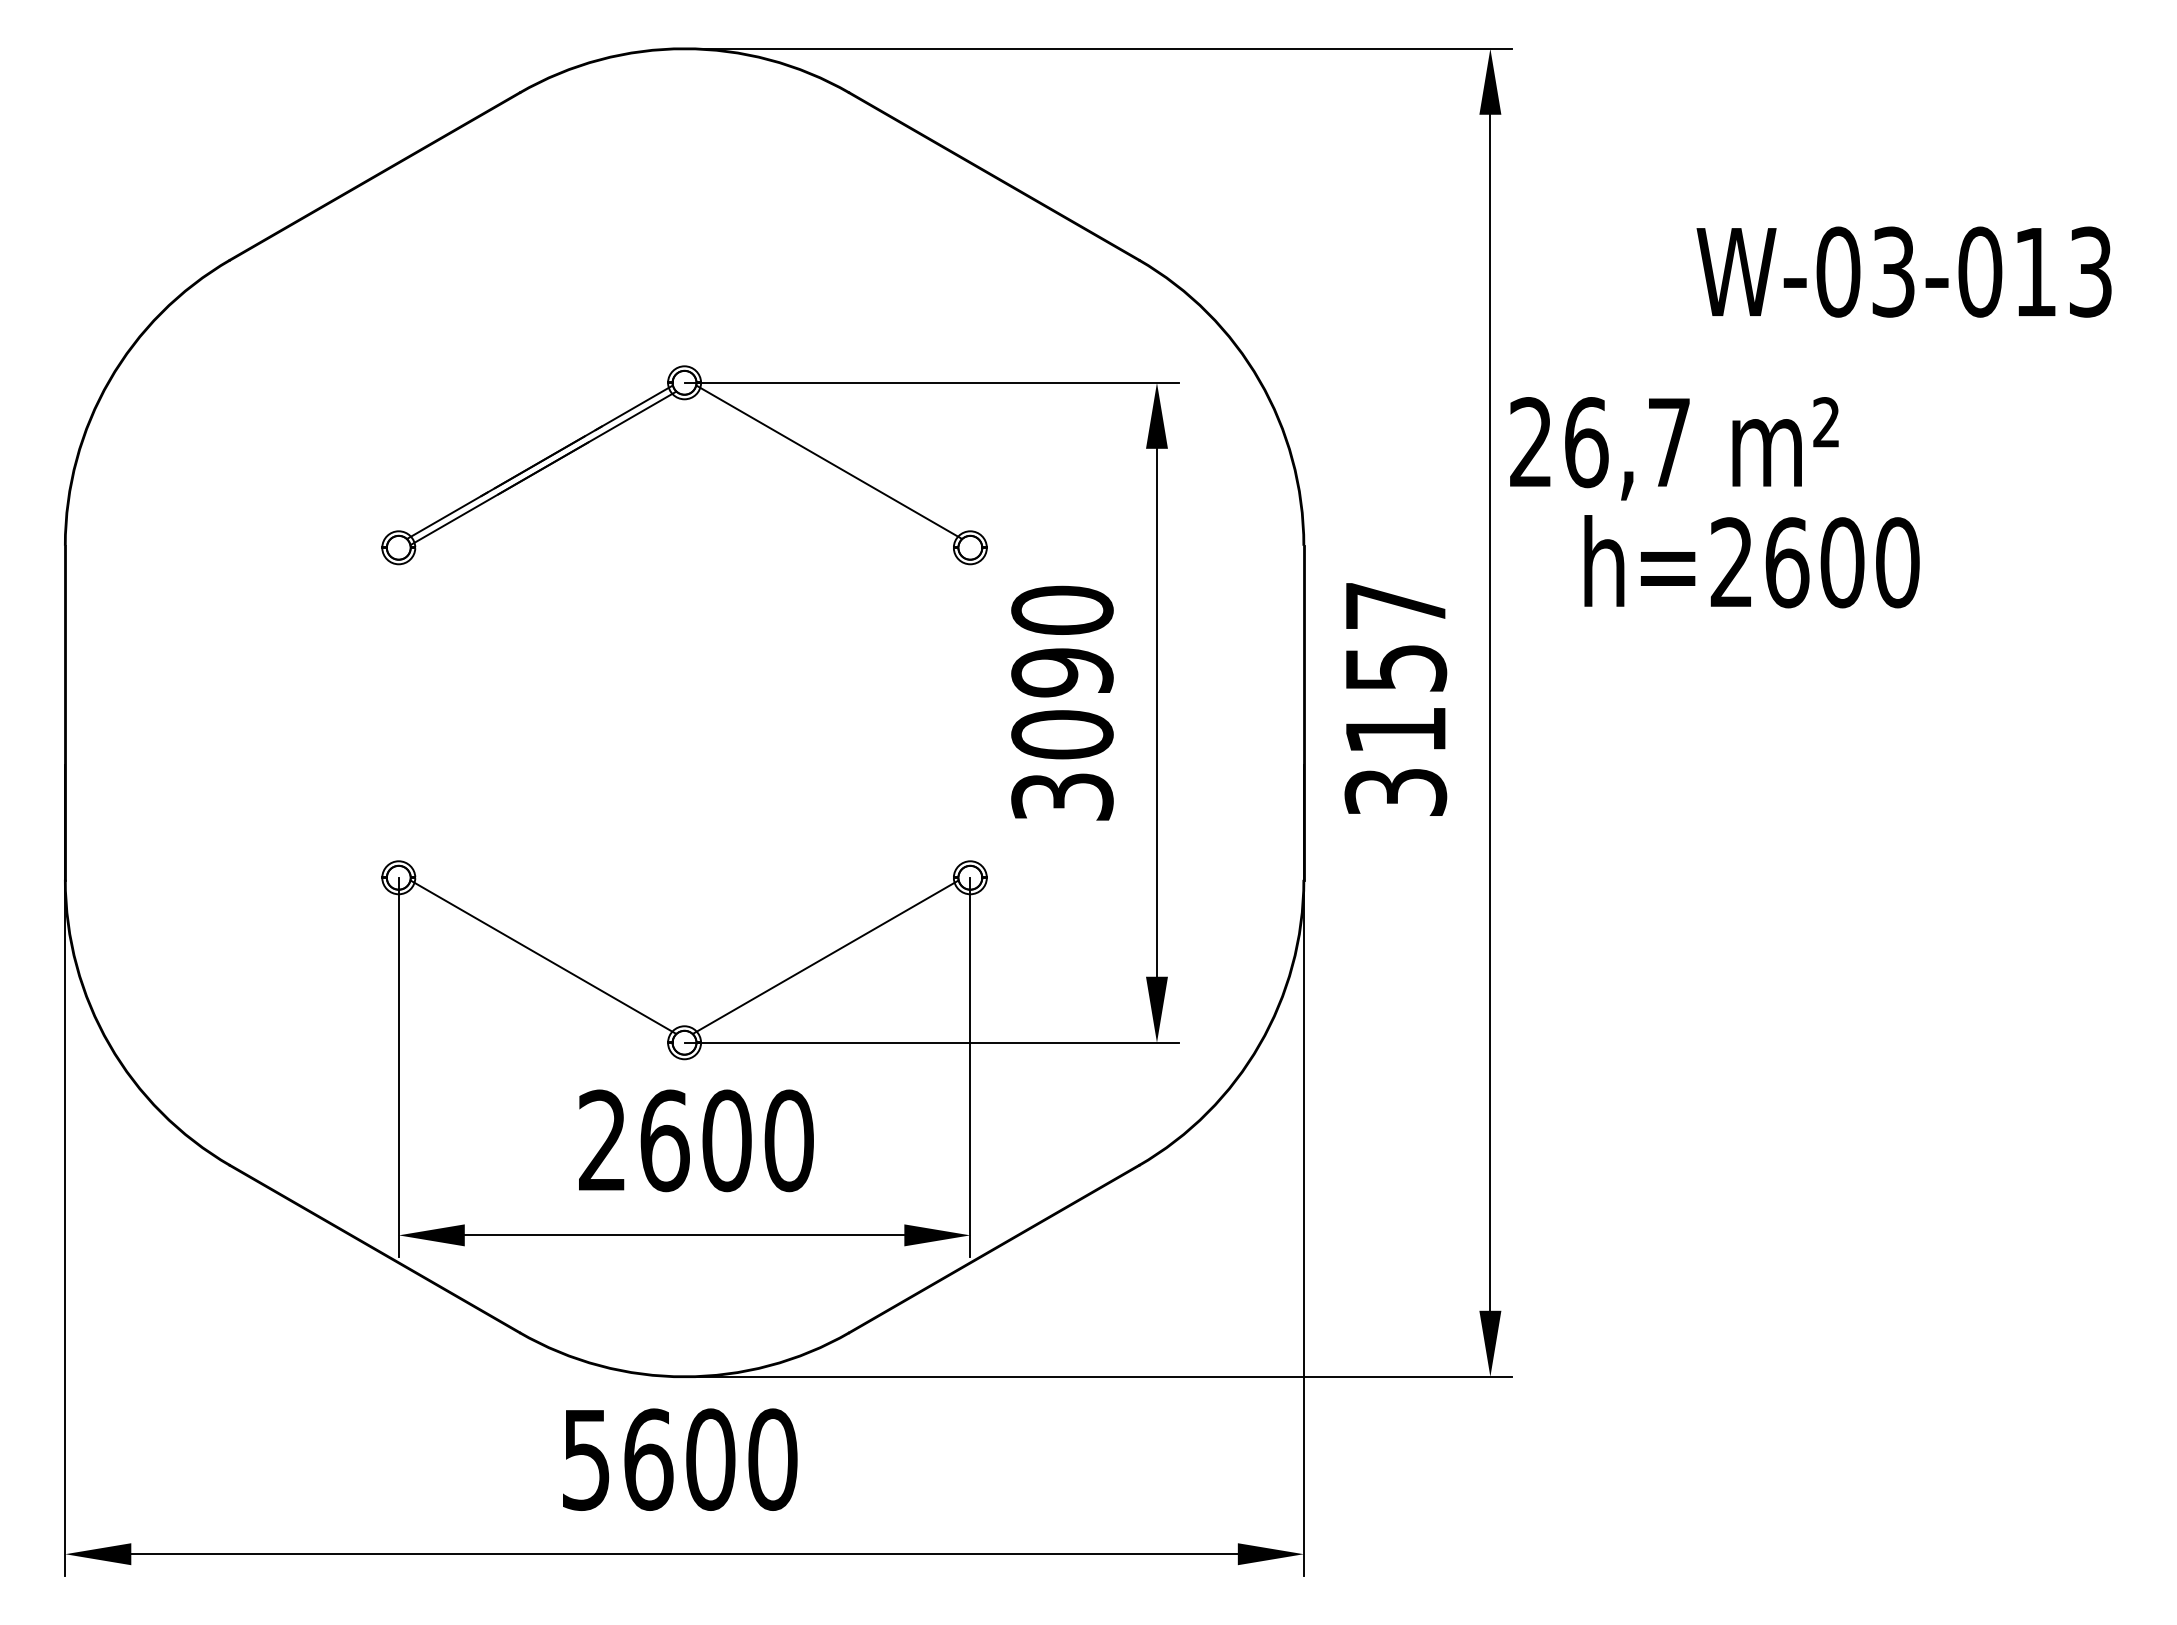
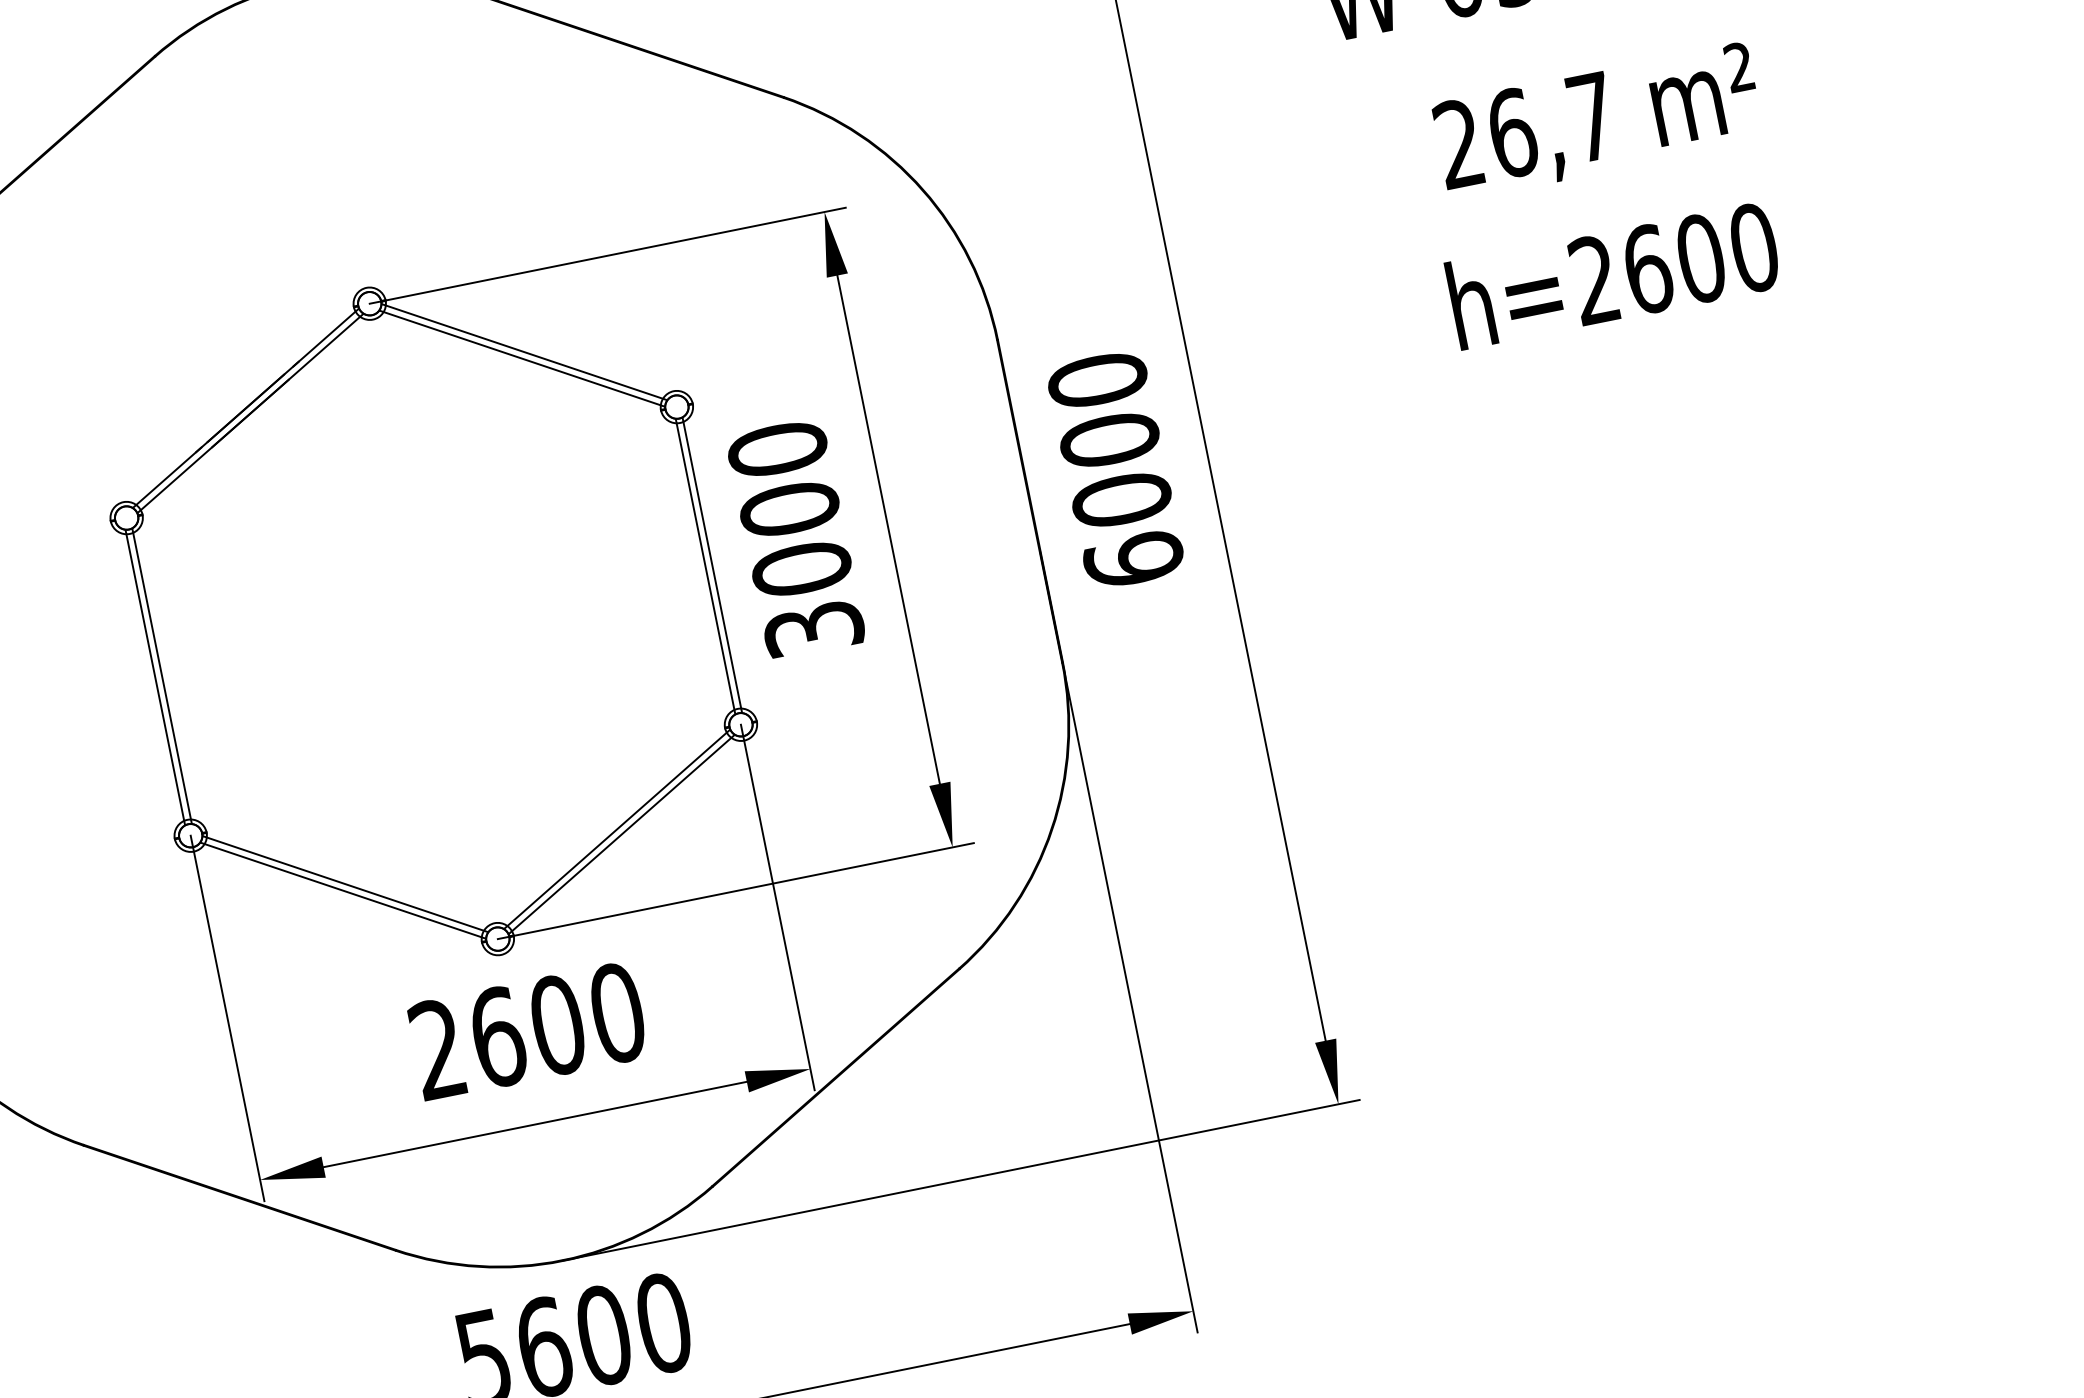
text: (1674, 448) -> (1598, 121), moved
line: (825, 467) -> (521, 357), added
text: (1751, 561) -> (1613, 275), moved
text: (1062, 672) -> (789, 509), 3090 -> 3000
text: (1395, 698) -> (1115, 469), 3157 -> 6000
line: (395, 712) -> (155, 677), added
line: (402, 712) -> (162, 675), added
line: (966, 712) -> (705, 566), added
line: (973, 712) -> (711, 565), added
line: (539, 962) -> (342, 889), added
line: (828, 962) -> (620, 833), added

